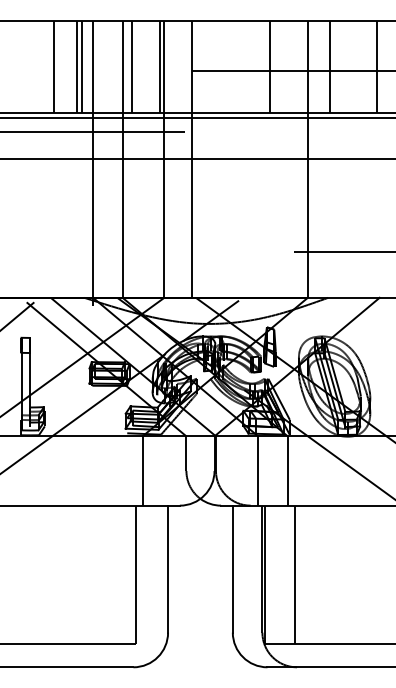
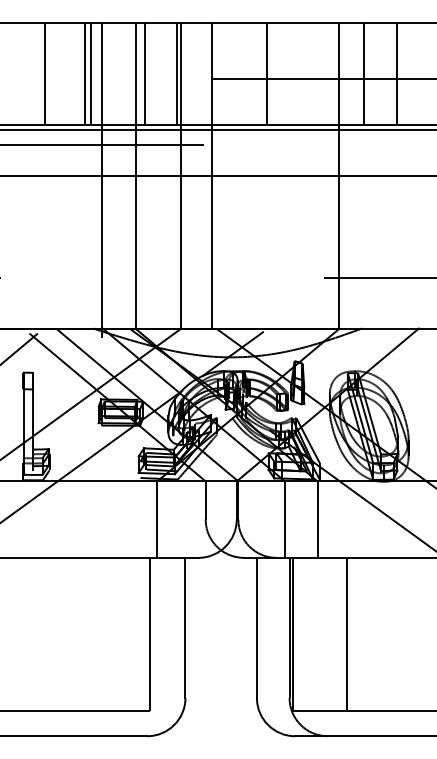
line: (53, 66) -> (45, 73), moved
line: (270, 66) -> (267, 73), moved
line: (376, 66) -> (396, 73), moved
line: (294, 574) -> (347, 633), moved

